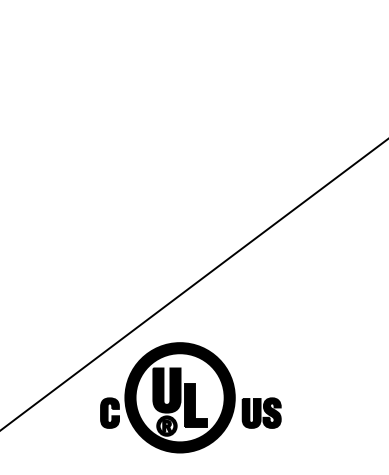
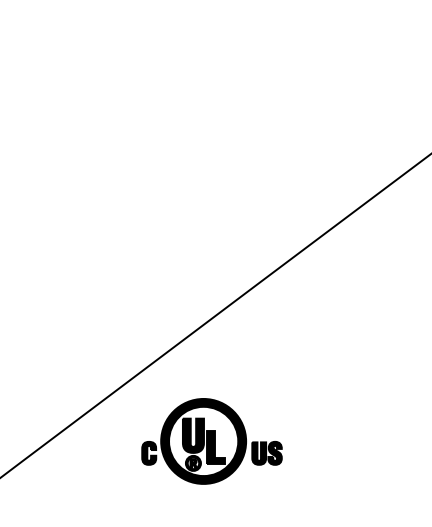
part: (190, 397) -> (211, 441), size x0.7

